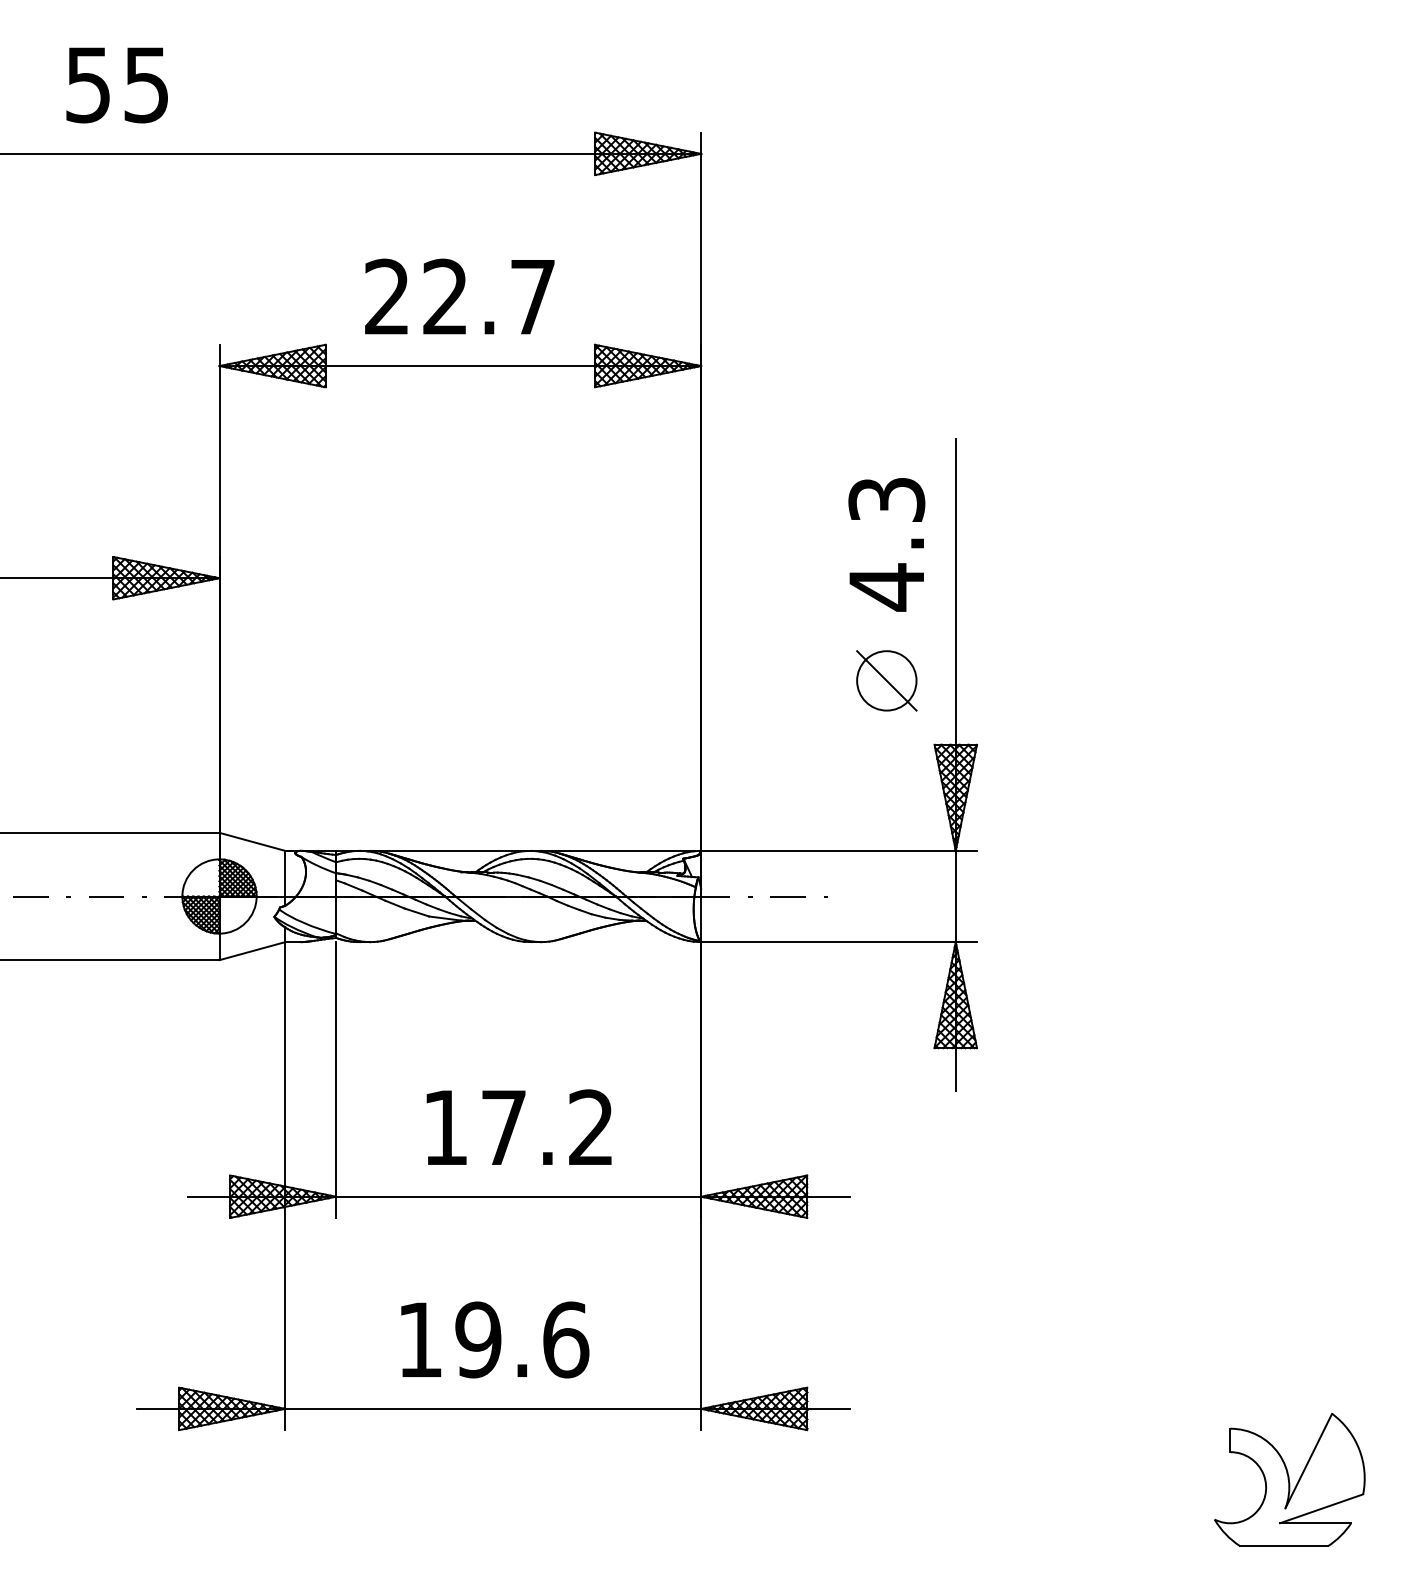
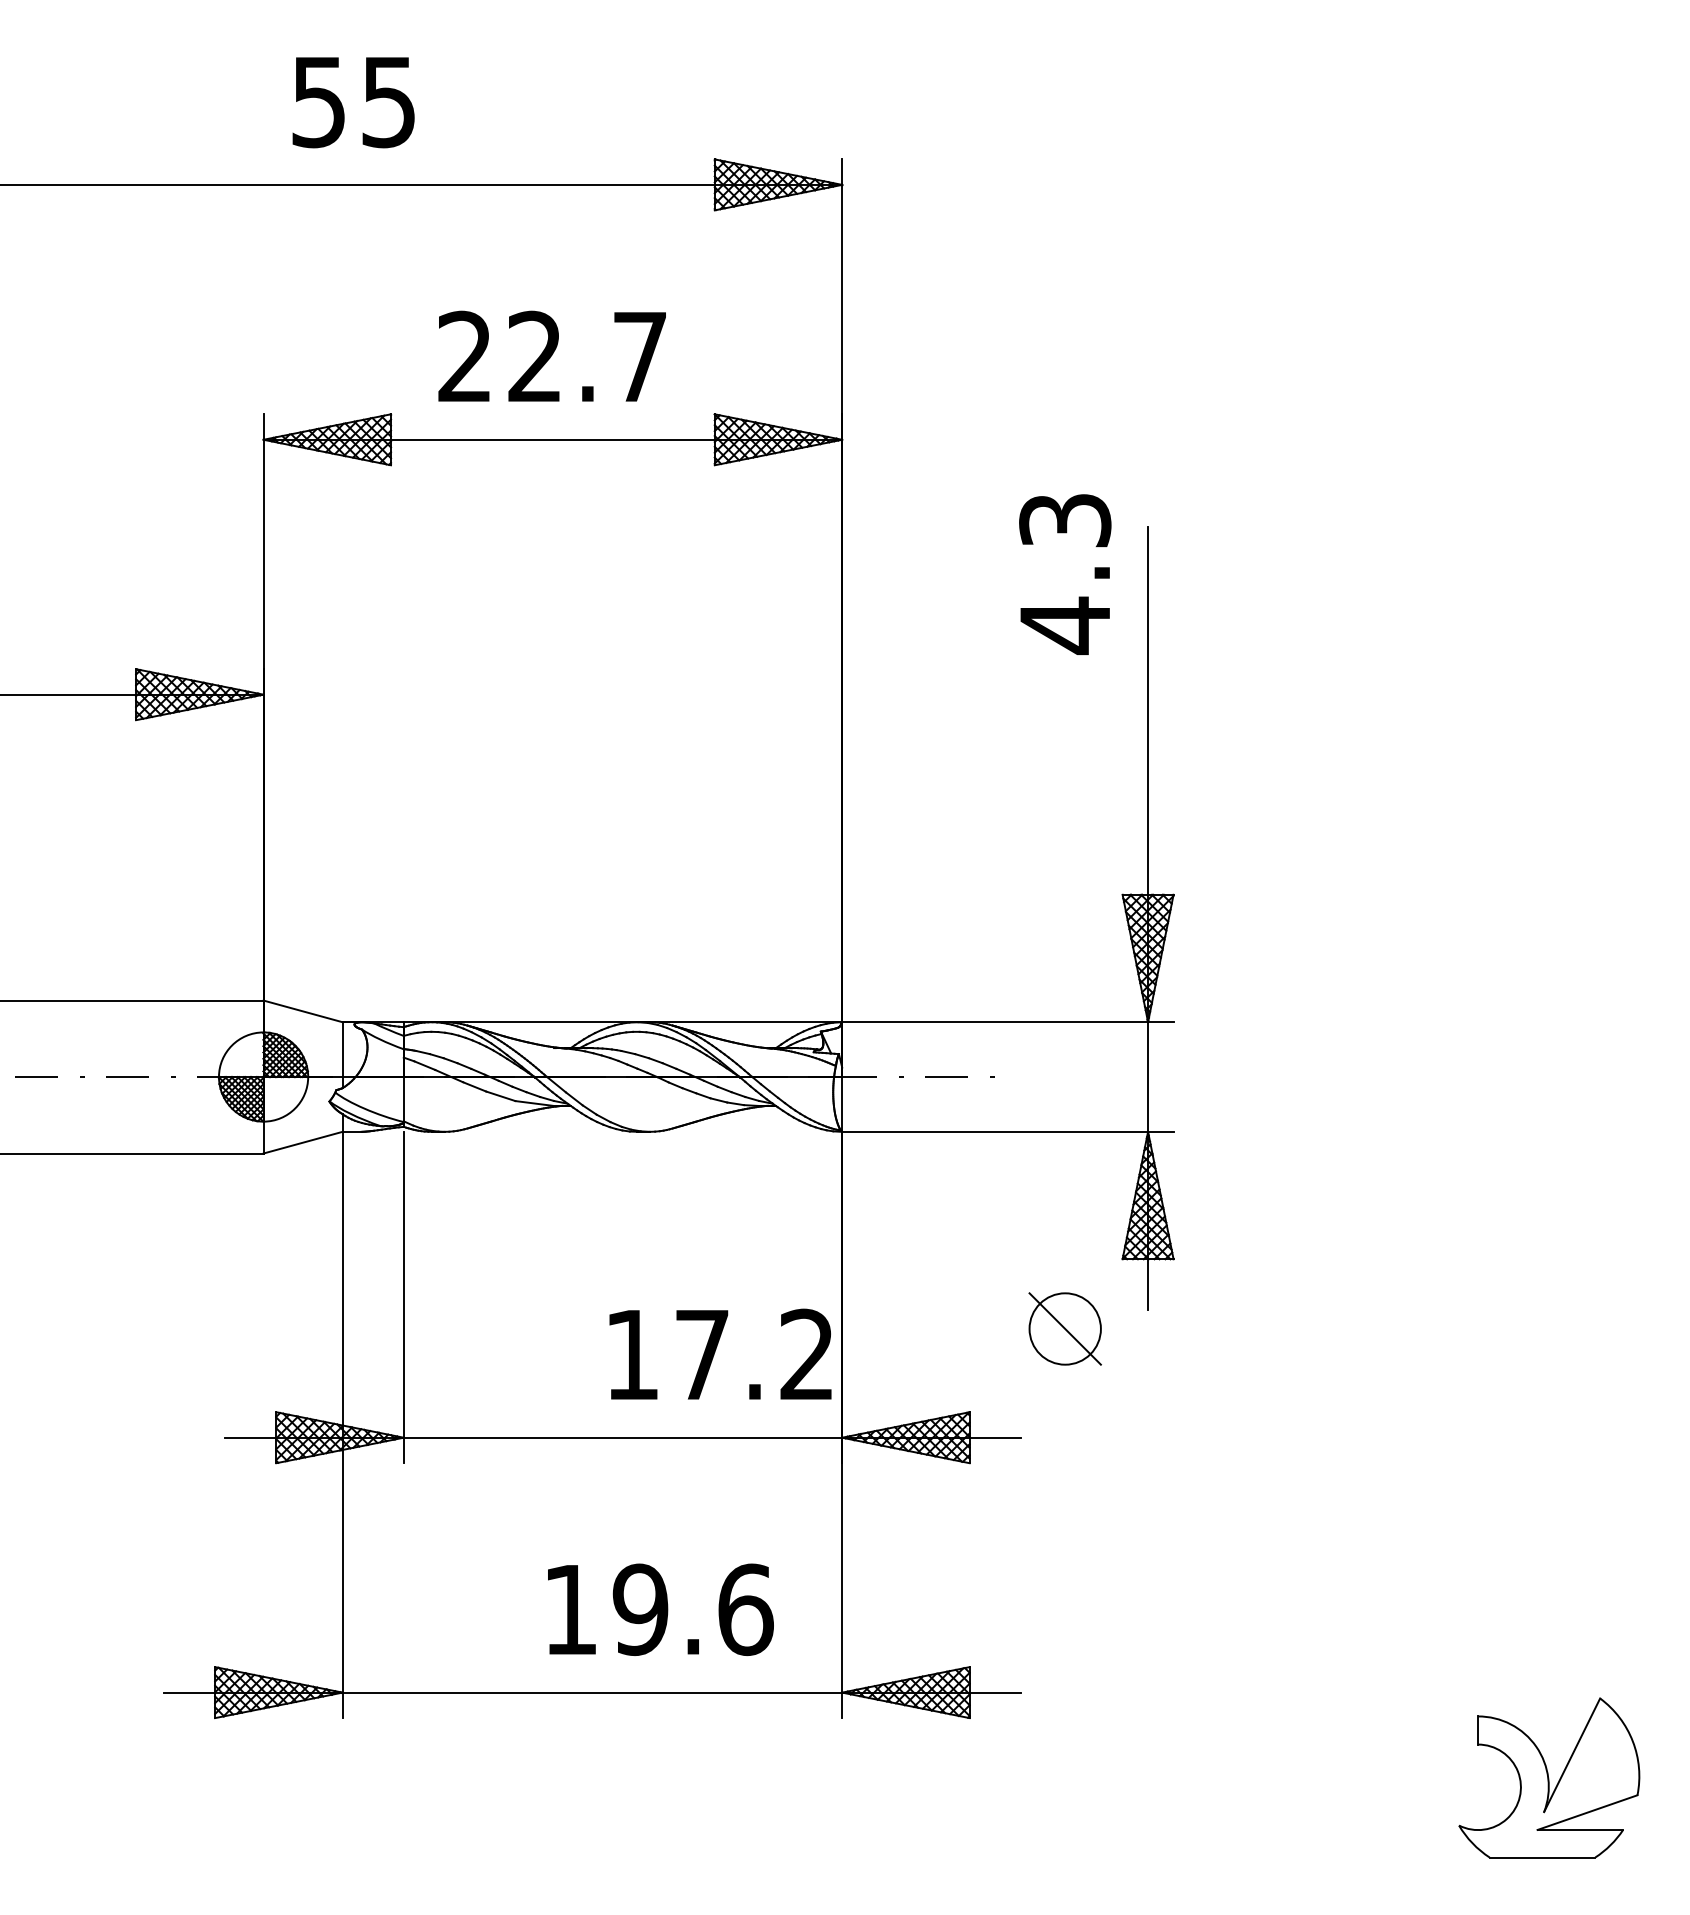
text: (117, 85) -> (353, 102), moved
text: (887, 544) -> (1065, 574), moved
part: (886, 680) -> (1064, 1328), moved
text: (519, 1126) -> (720, 1353), moved
text: (494, 1339) -> (660, 1609), moved

